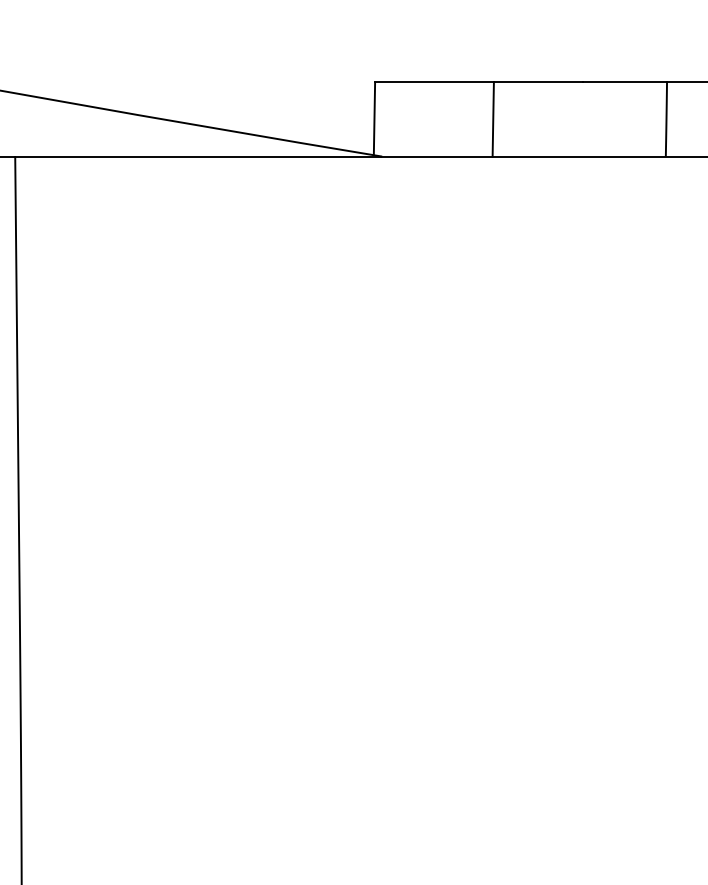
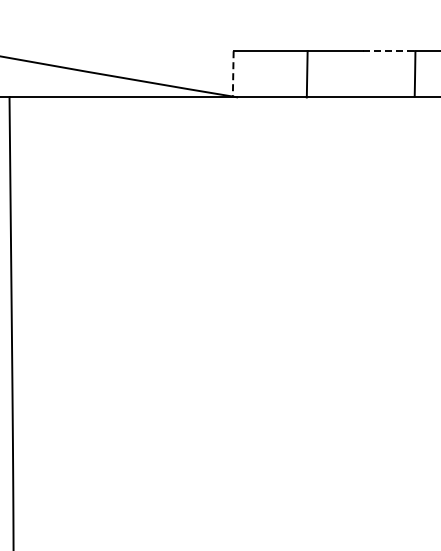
line: (625, 82) -> (389, 51), solid -> dashed
line: (374, 118) -> (233, 73), solid -> dashed

